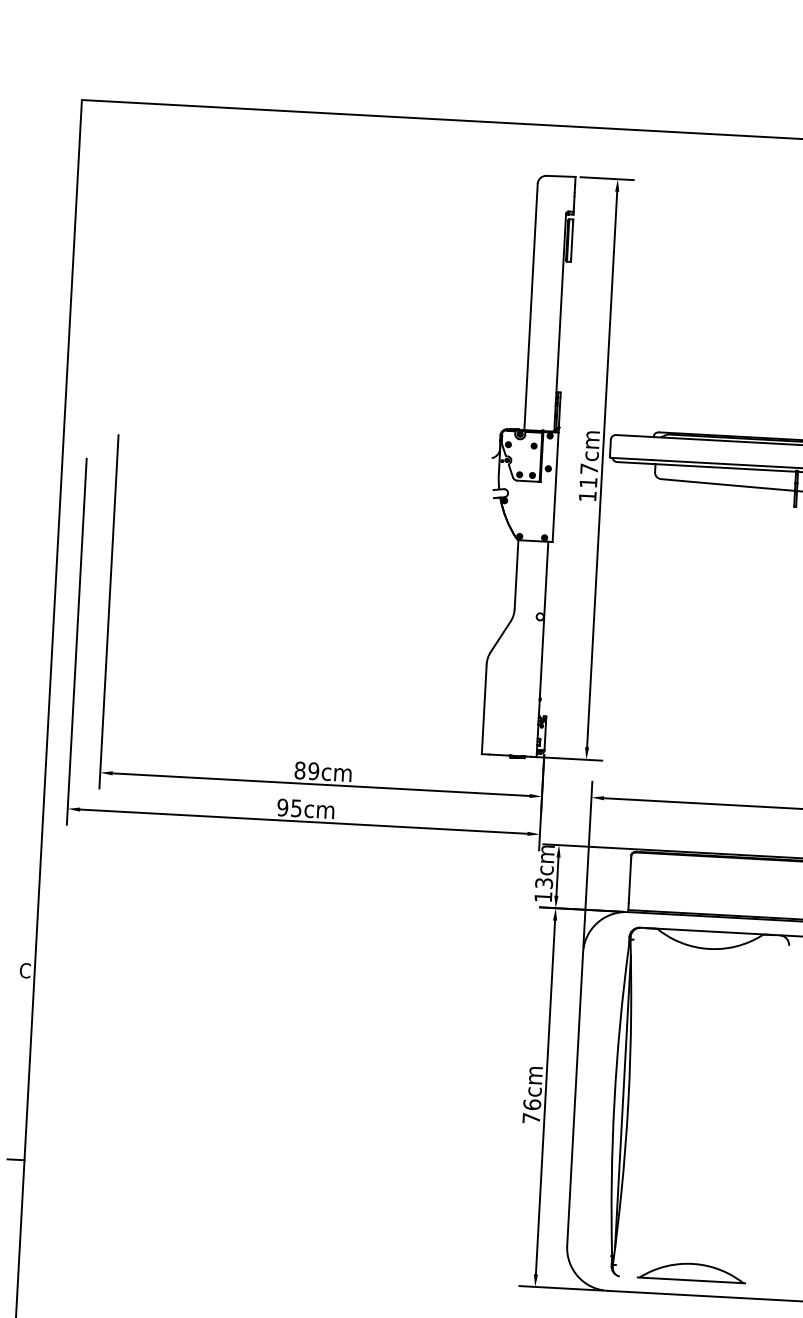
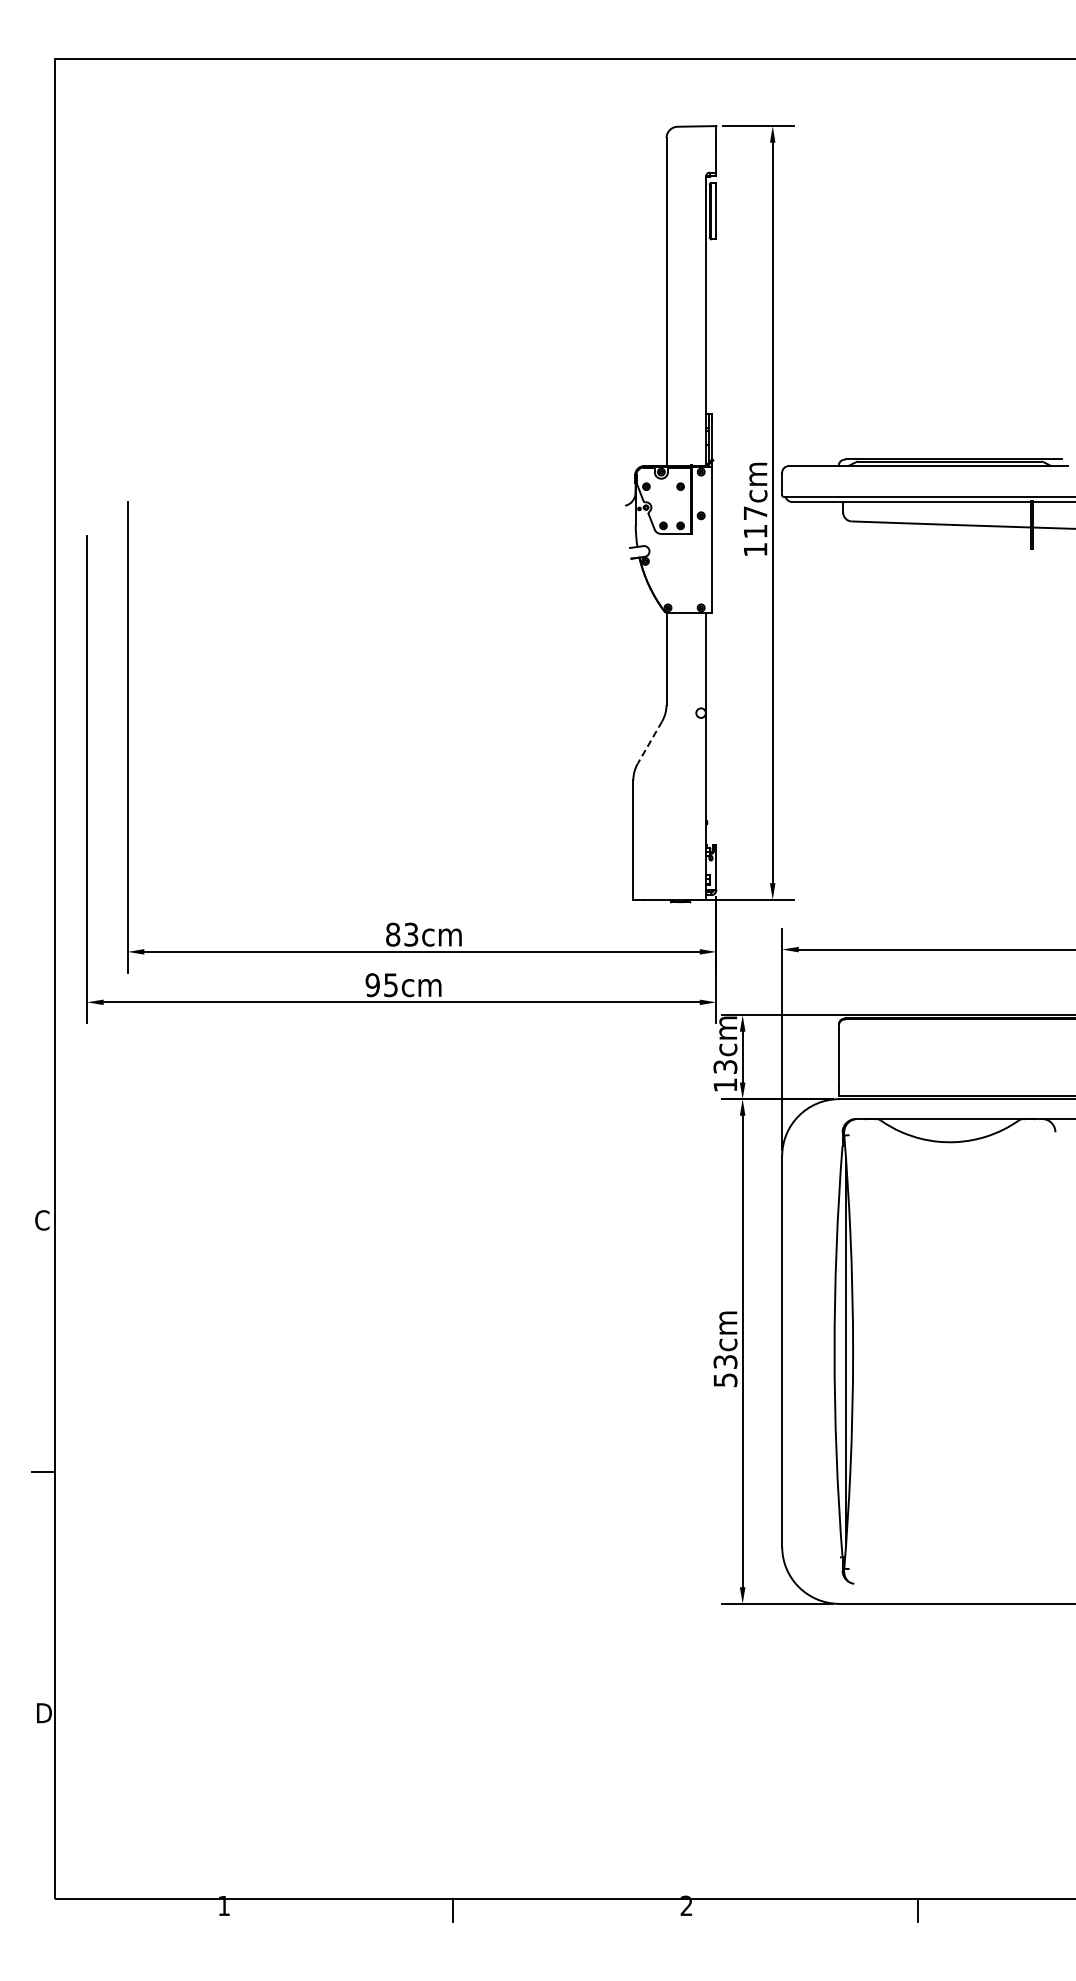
line: (500, 637) -> (649, 743), solid -> dashed
text: (313, 771) -> (411, 934), 89cm -> 83cm
text: (531, 1111) -> (725, 1370), 76cm -> 53cm
part: (691, 1271) -> (949, 1572), removed

